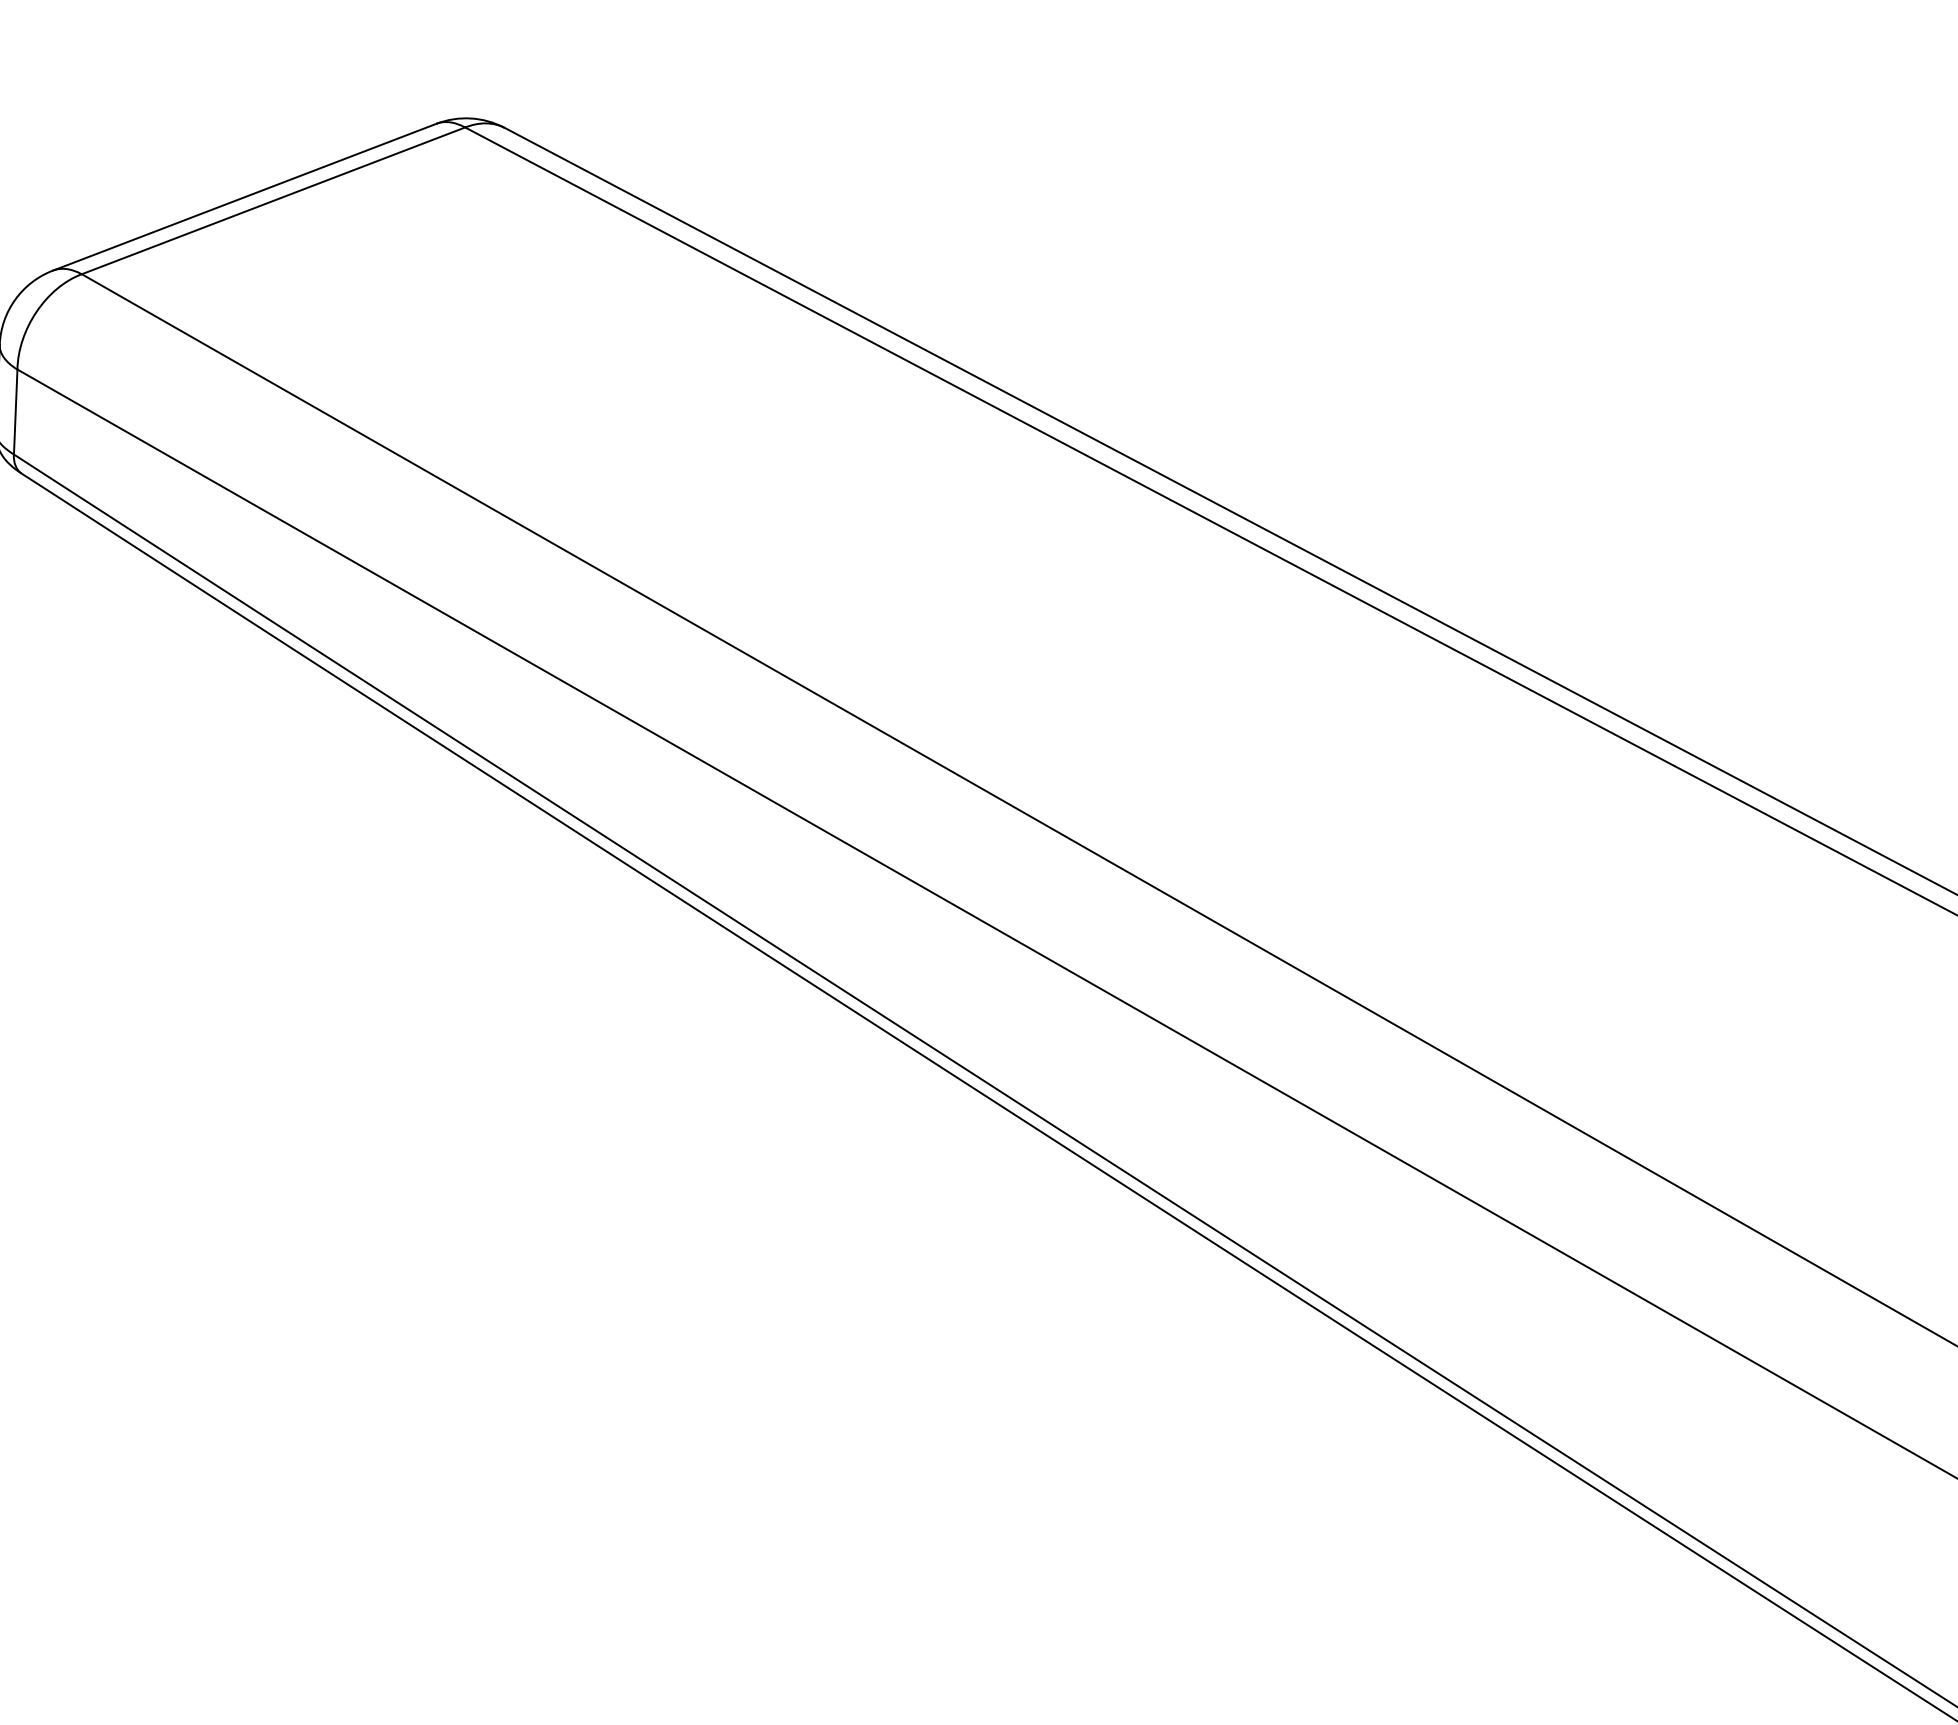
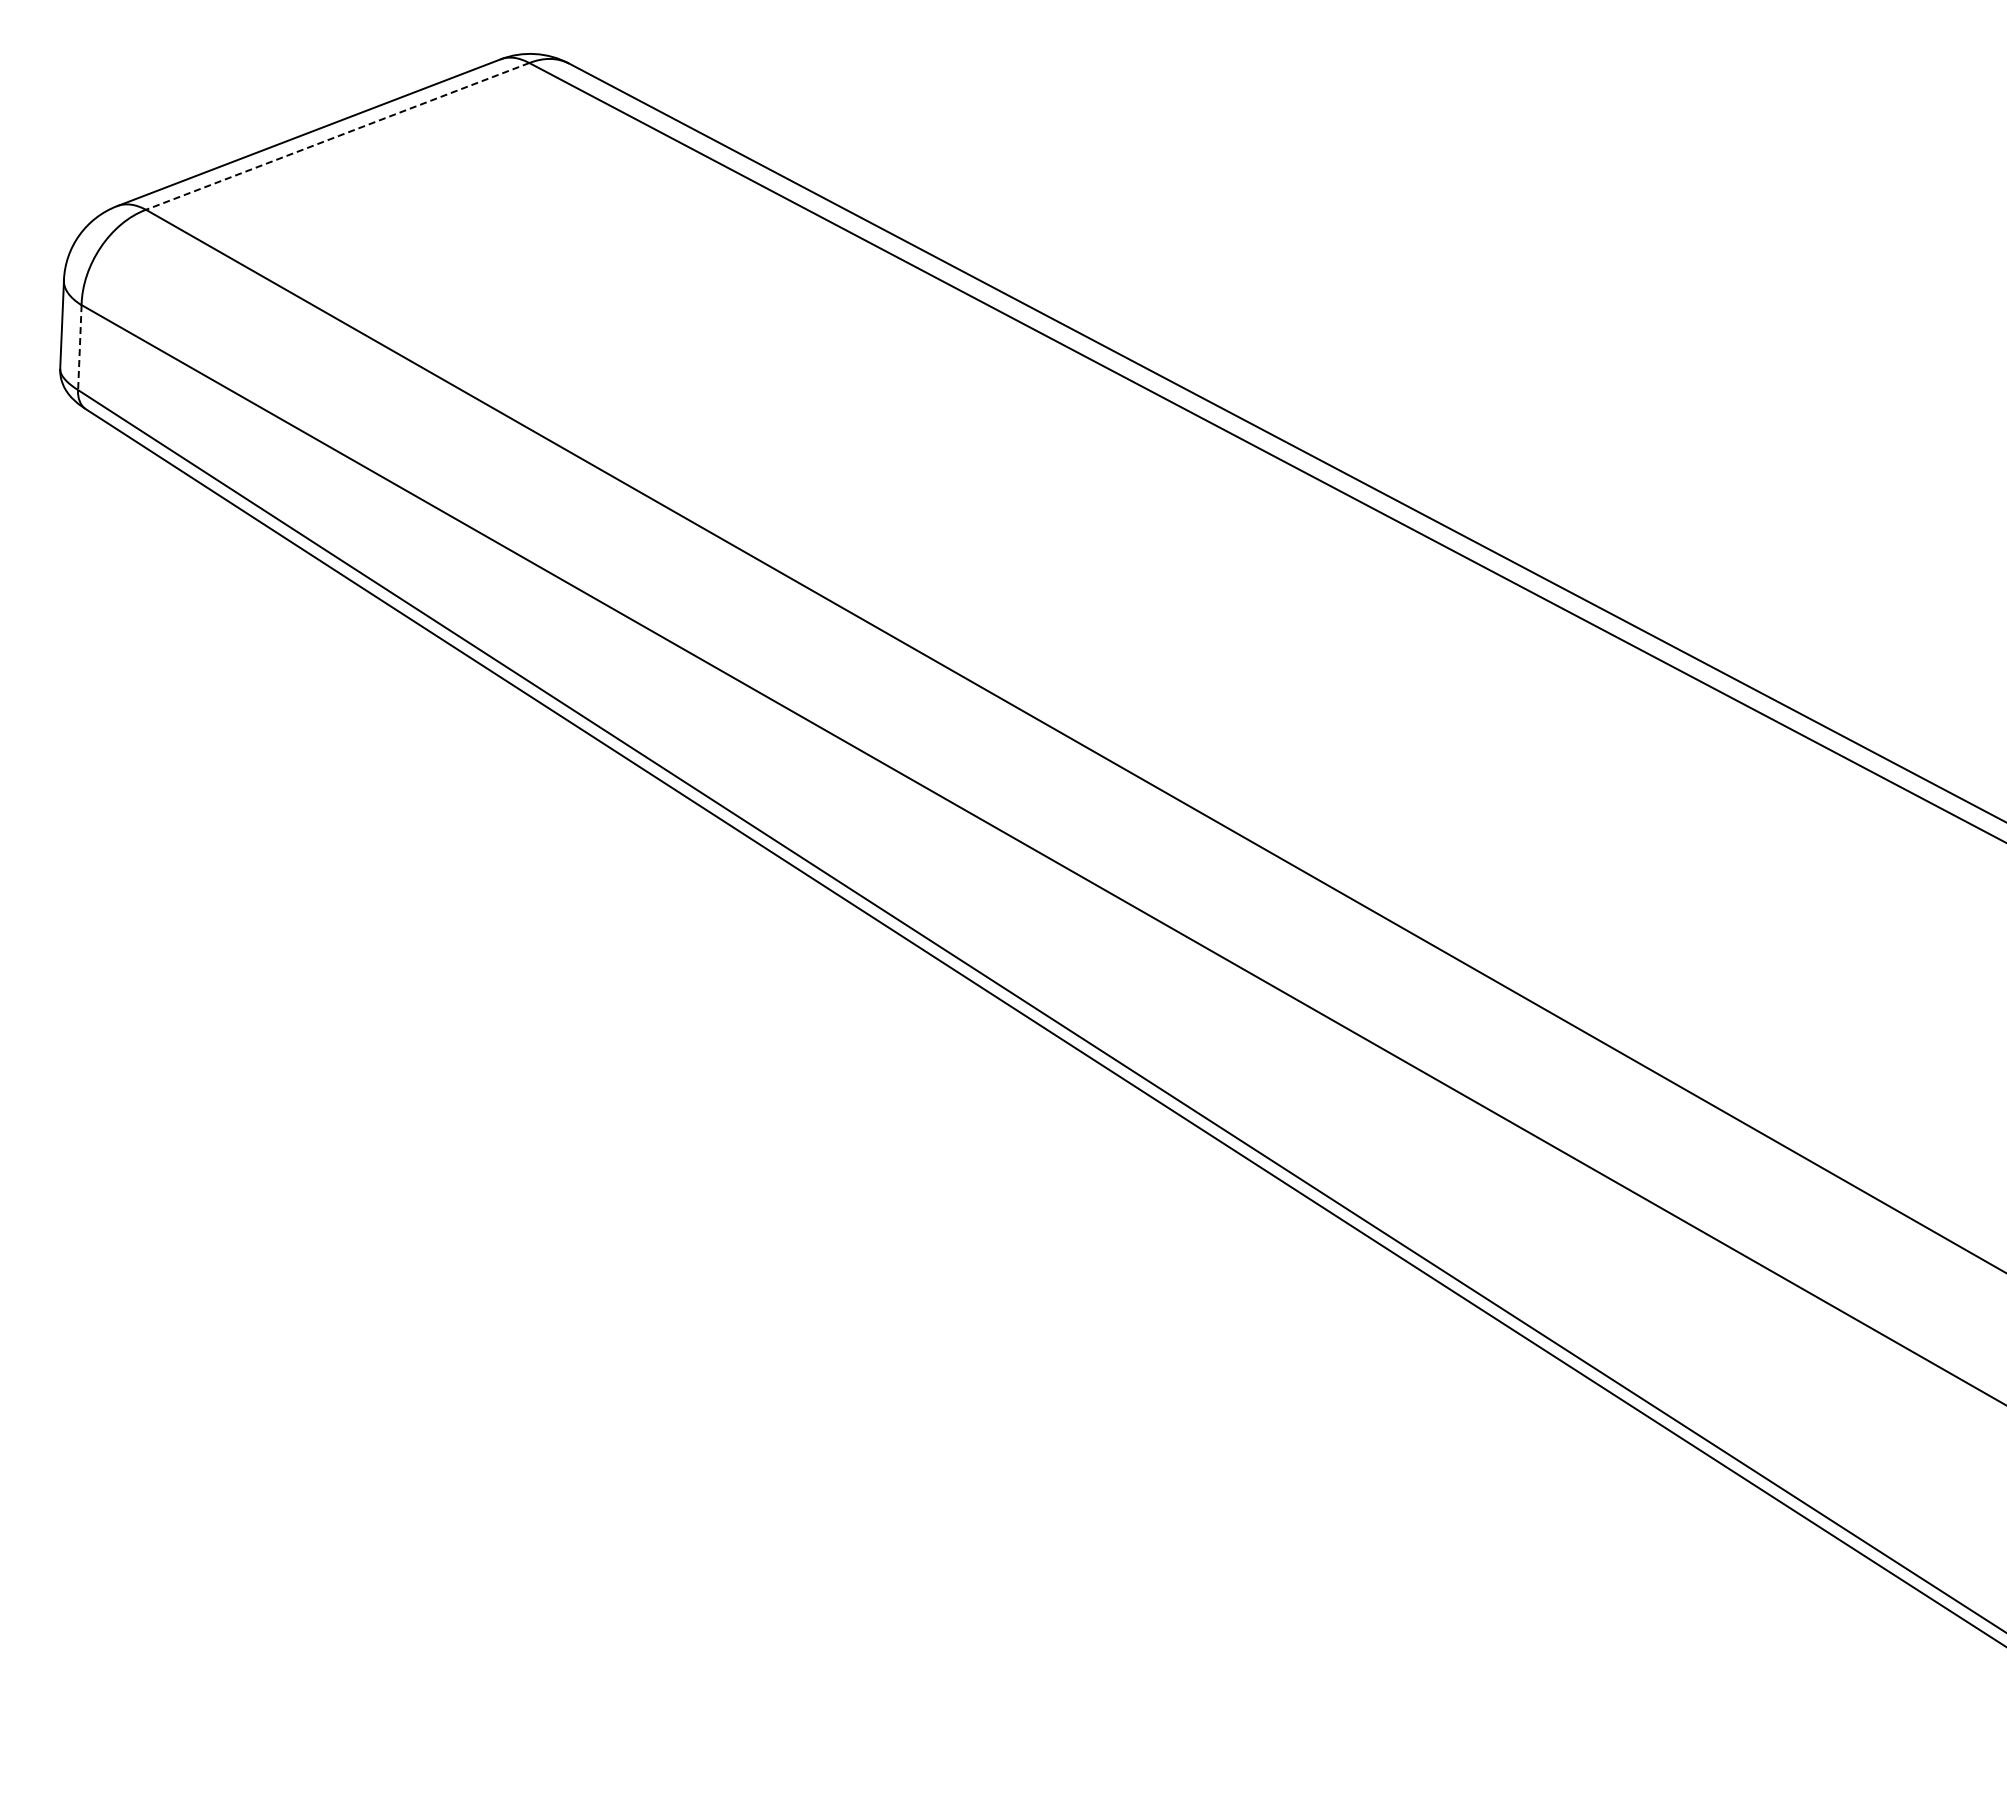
line: (273, 200) -> (337, 136), solid -> dashed
line: (15, 411) -> (79, 347), solid -> dashed

